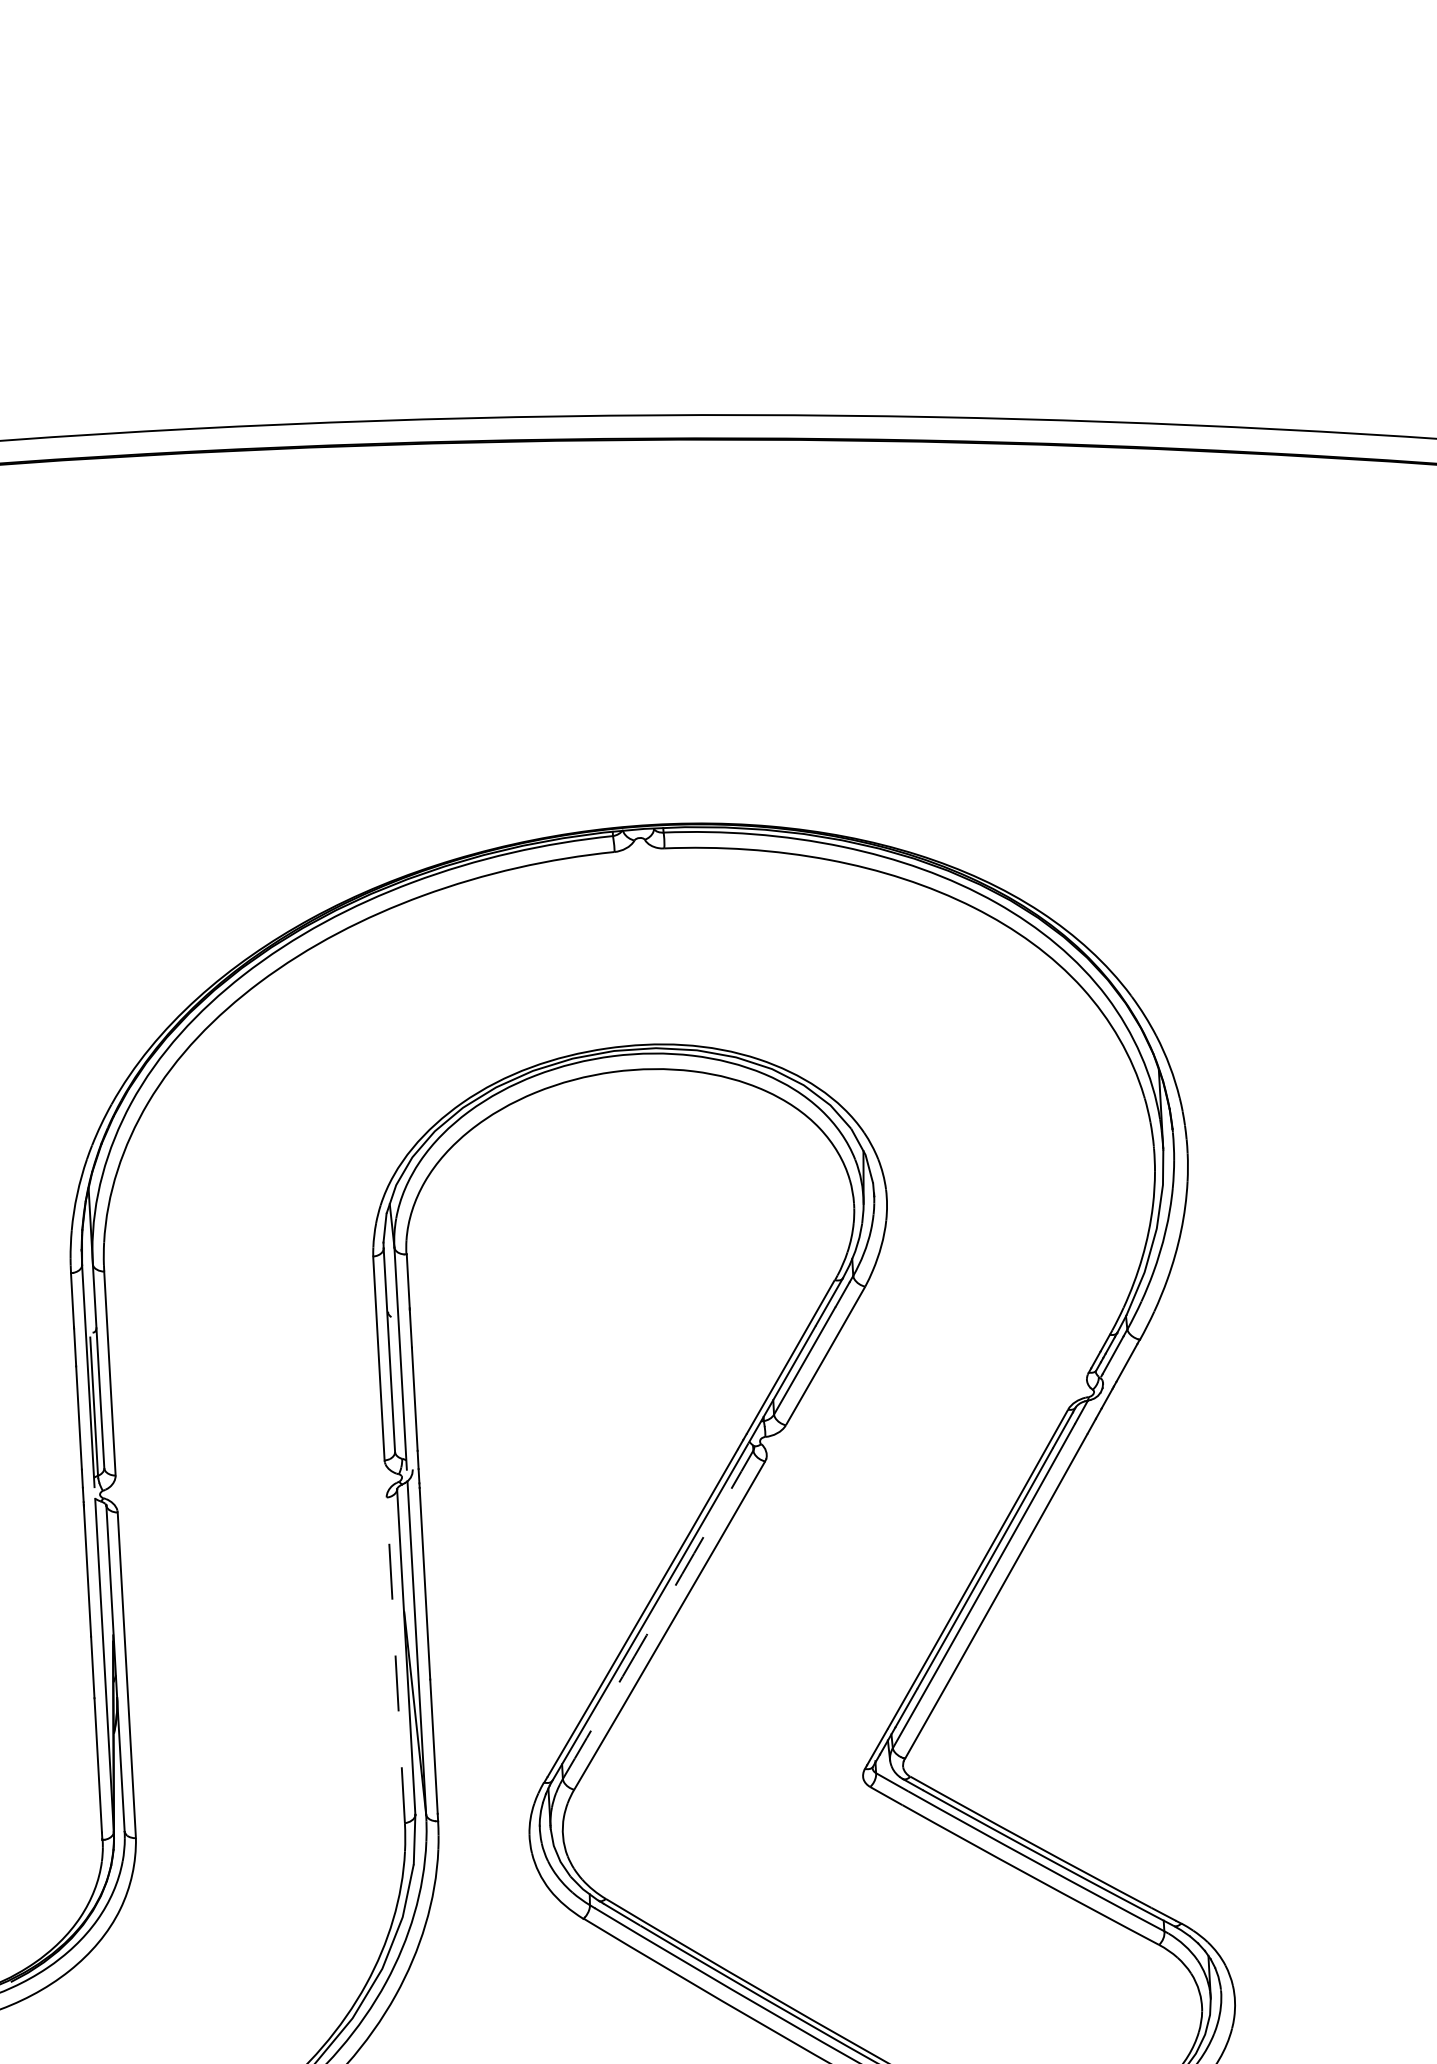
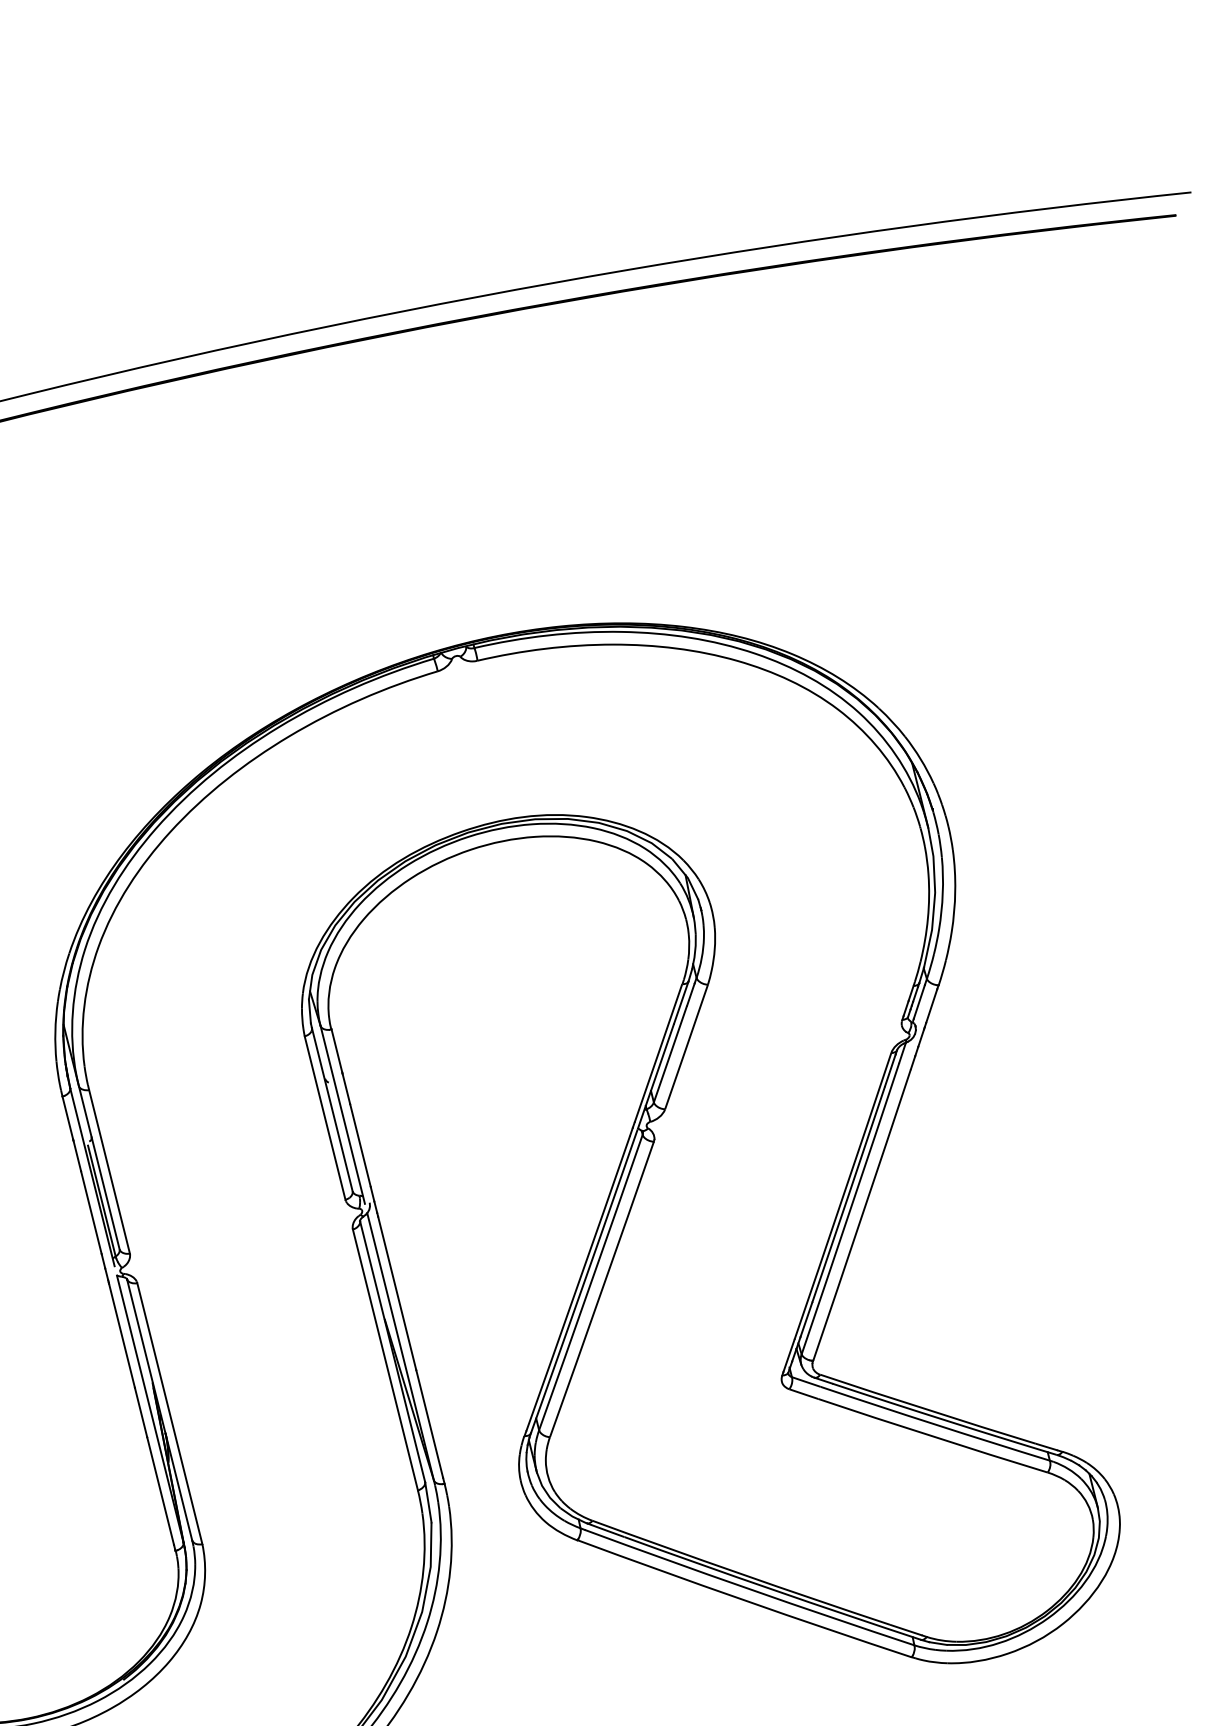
arc: (658, 1614) -> (591, 1282), dashed -> solid
line: (395, 1659) -> (385, 1359), dashed -> solid

